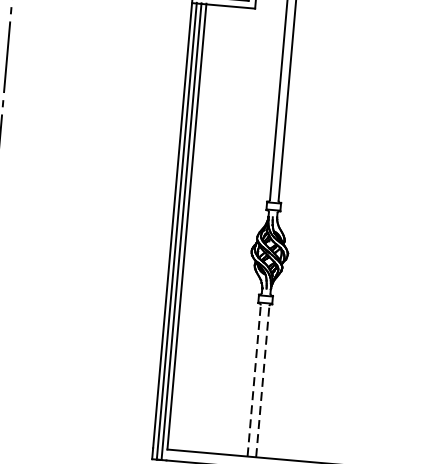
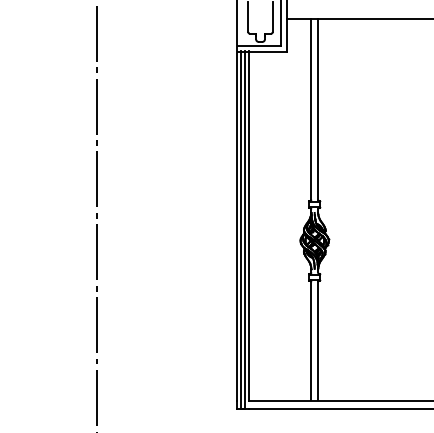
line: (254, 379) -> (311, 340), dashed -> solid
line: (263, 380) -> (318, 340), dashed -> solid

